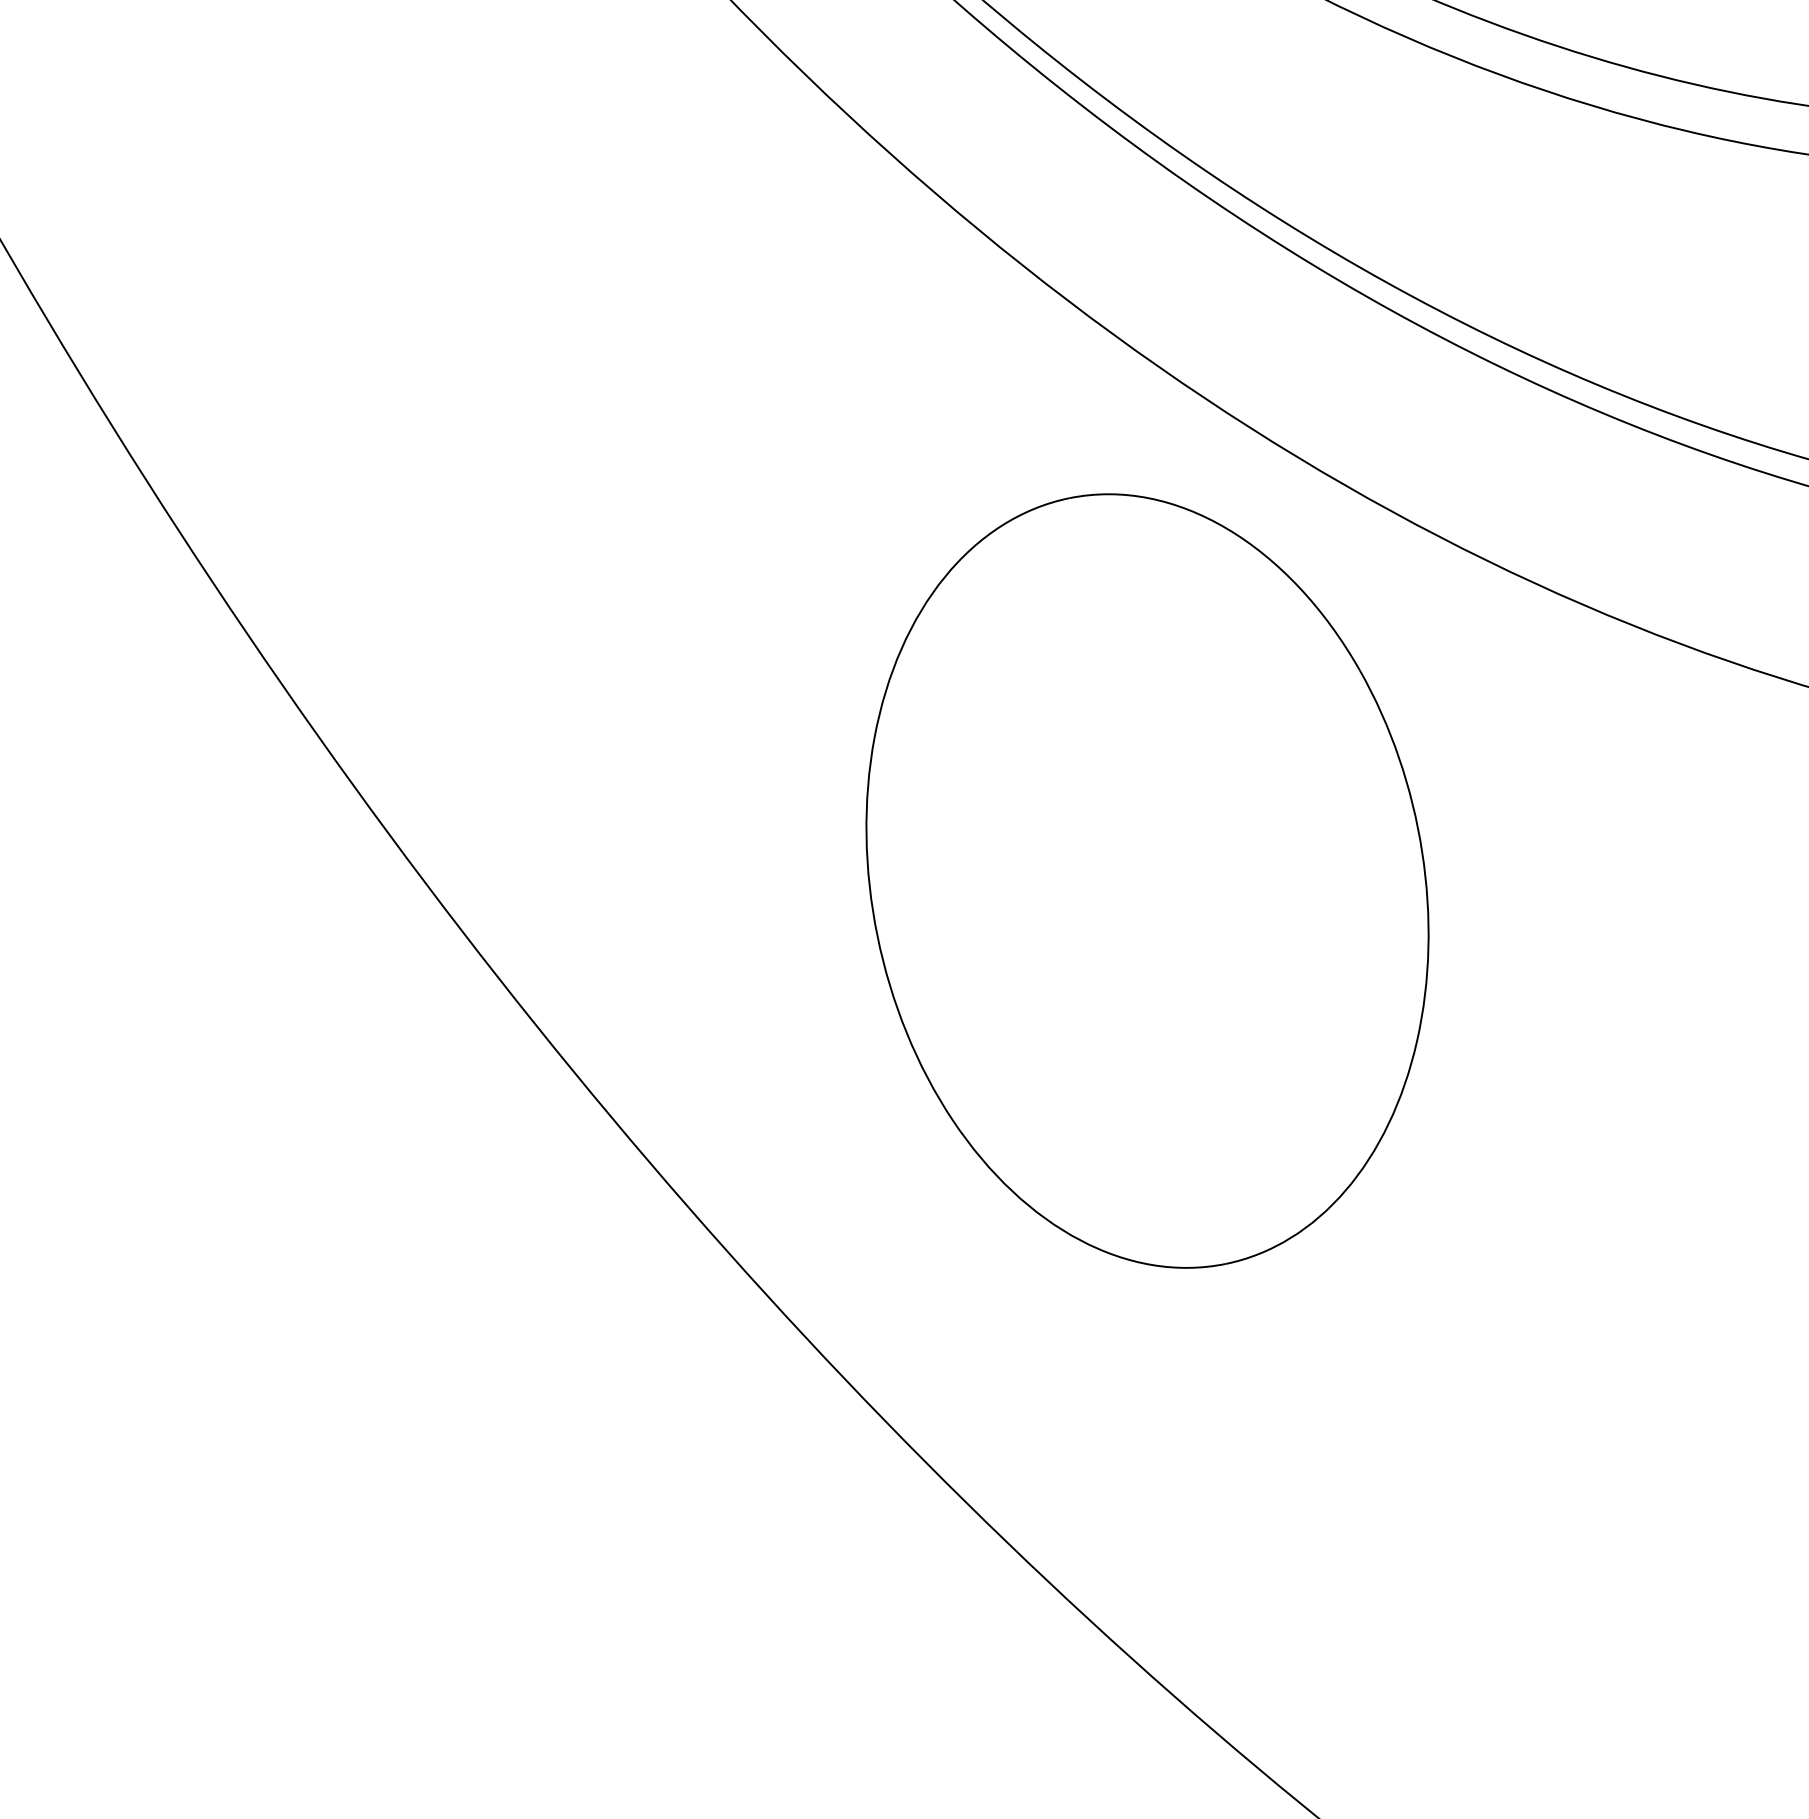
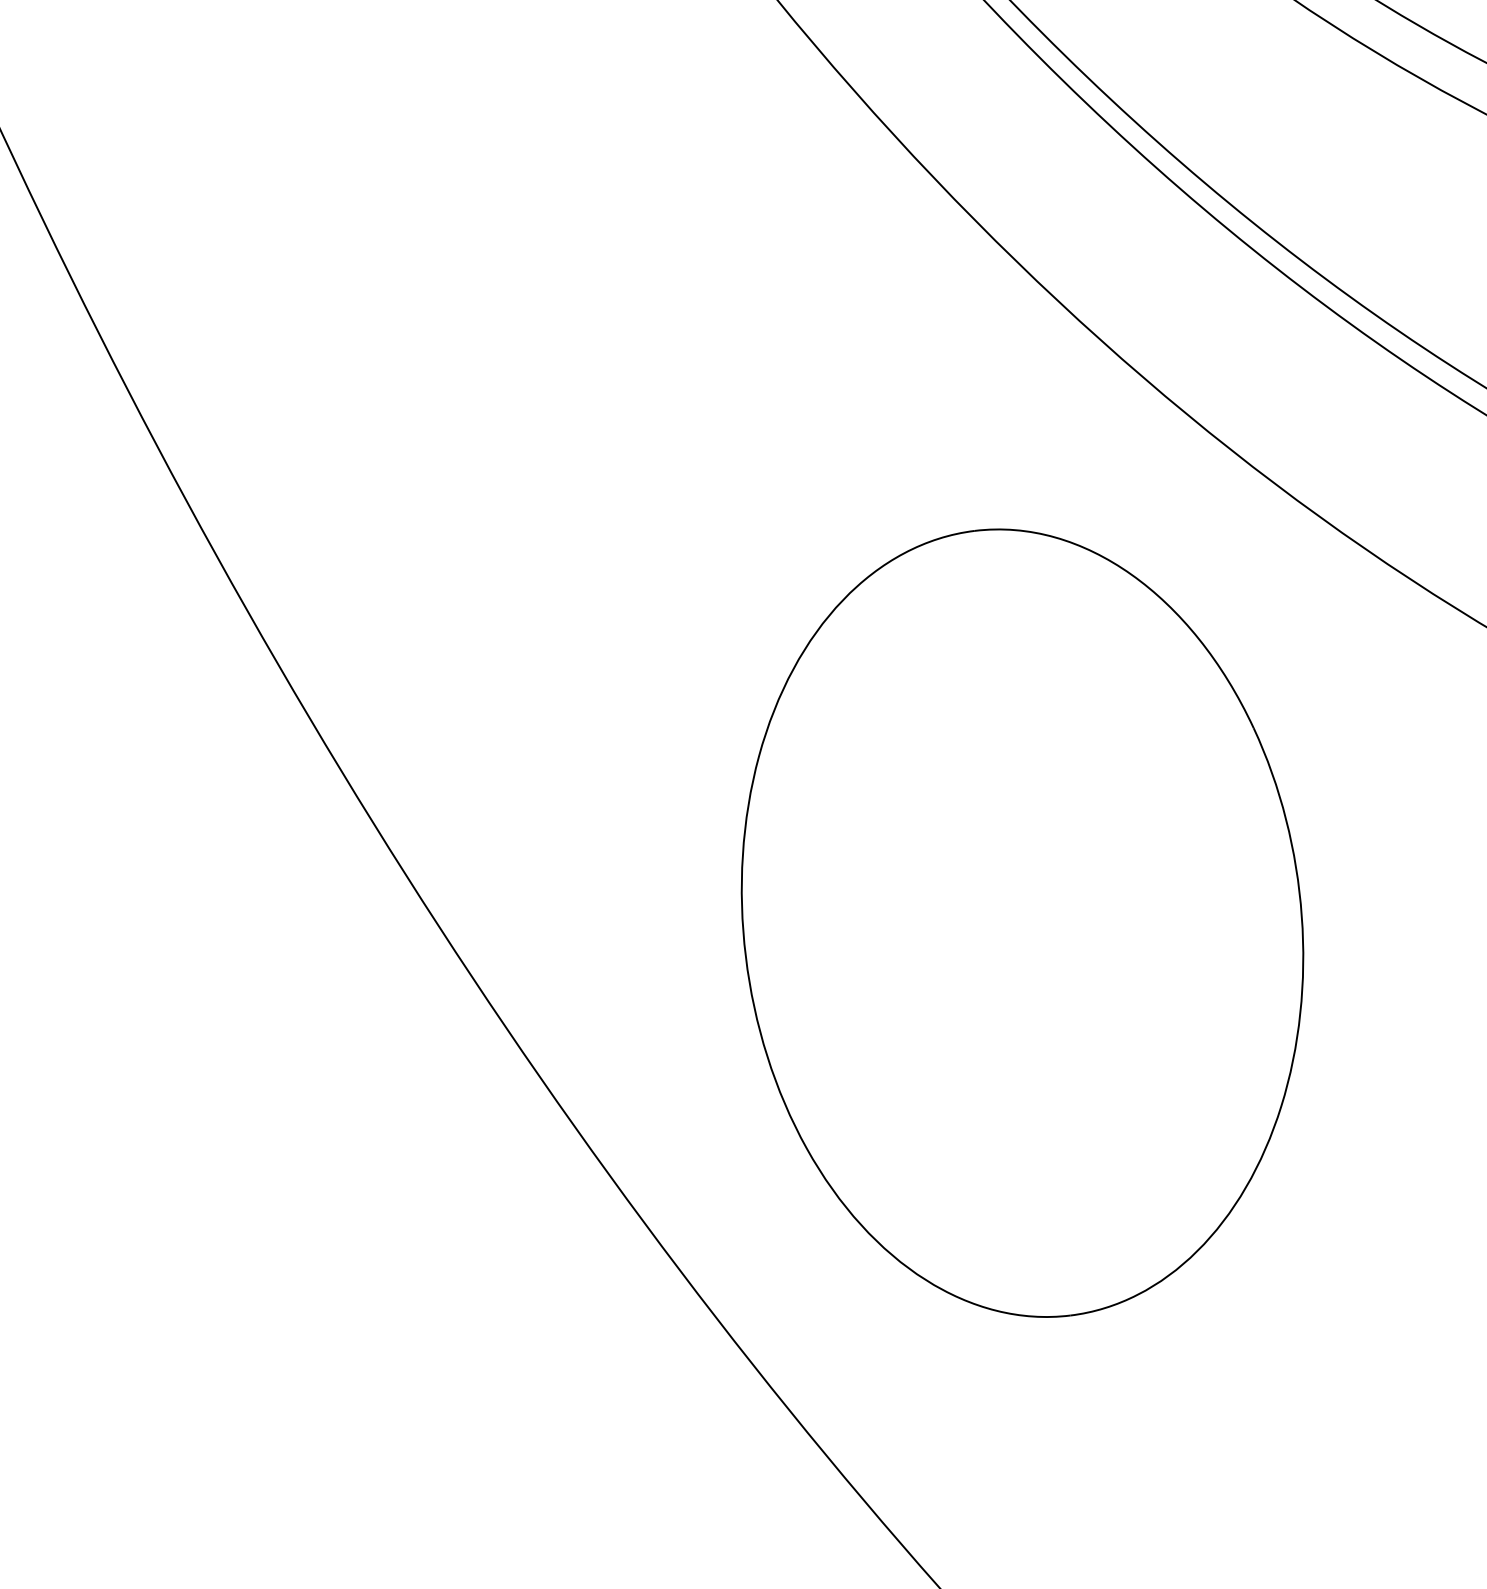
part: (1147, 880) -> (1022, 922), moved

